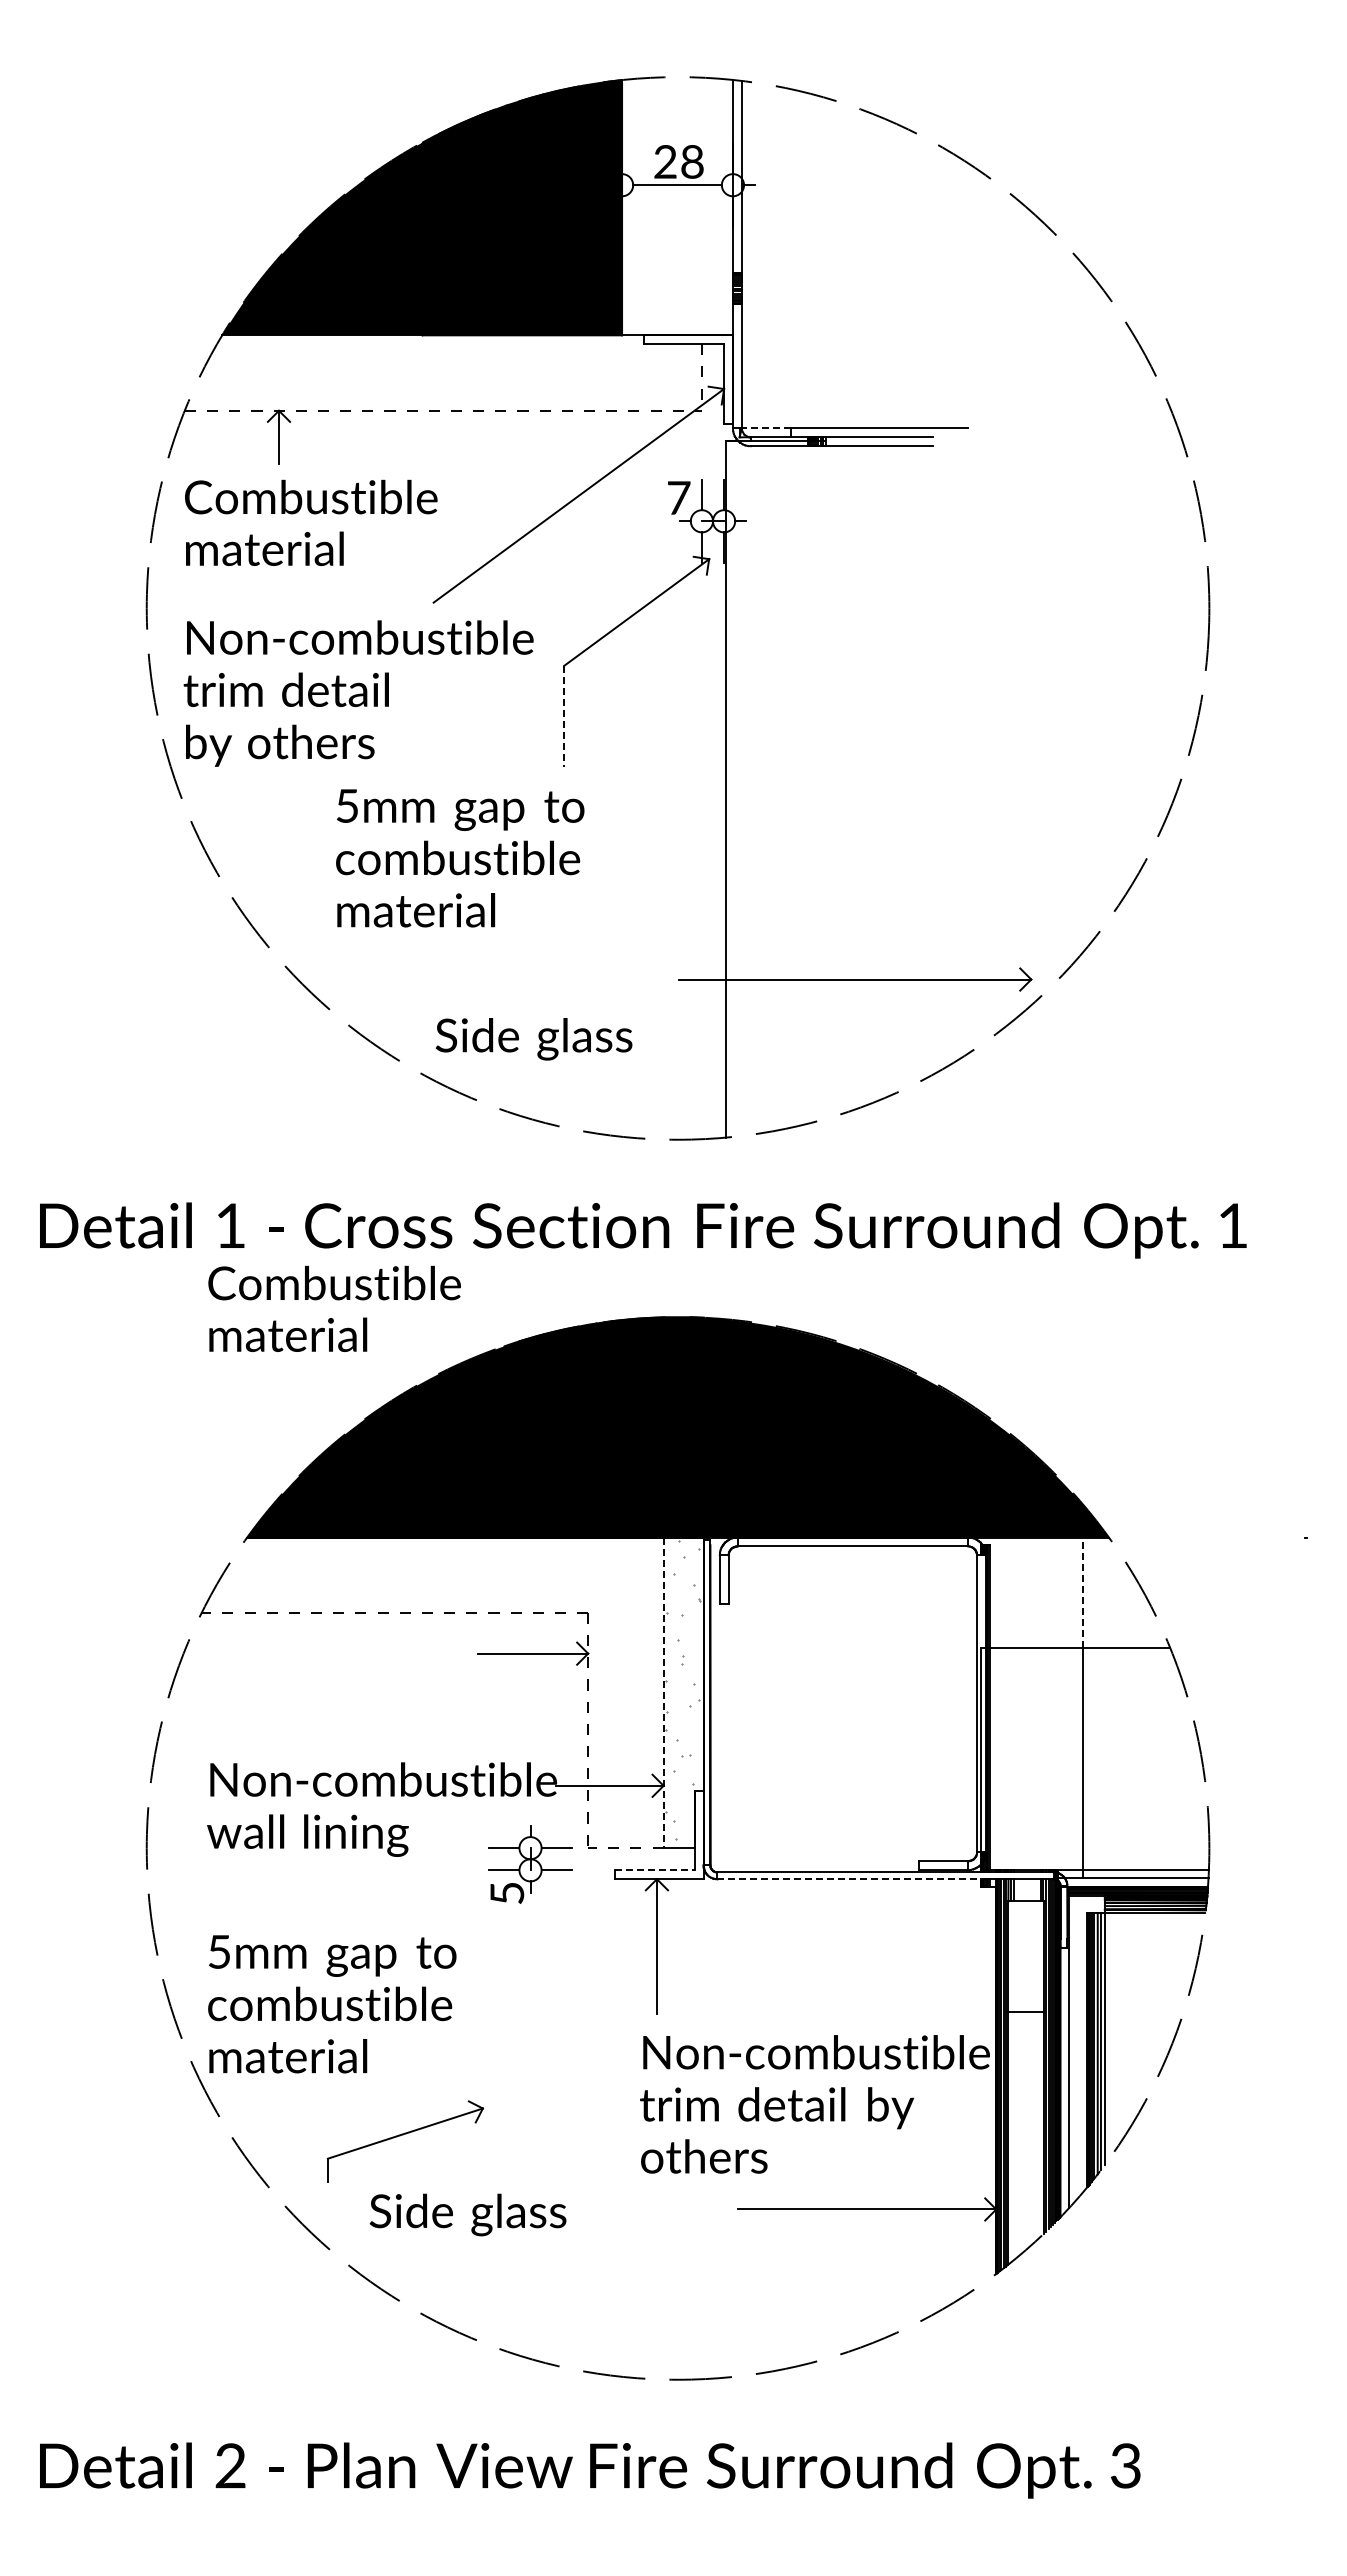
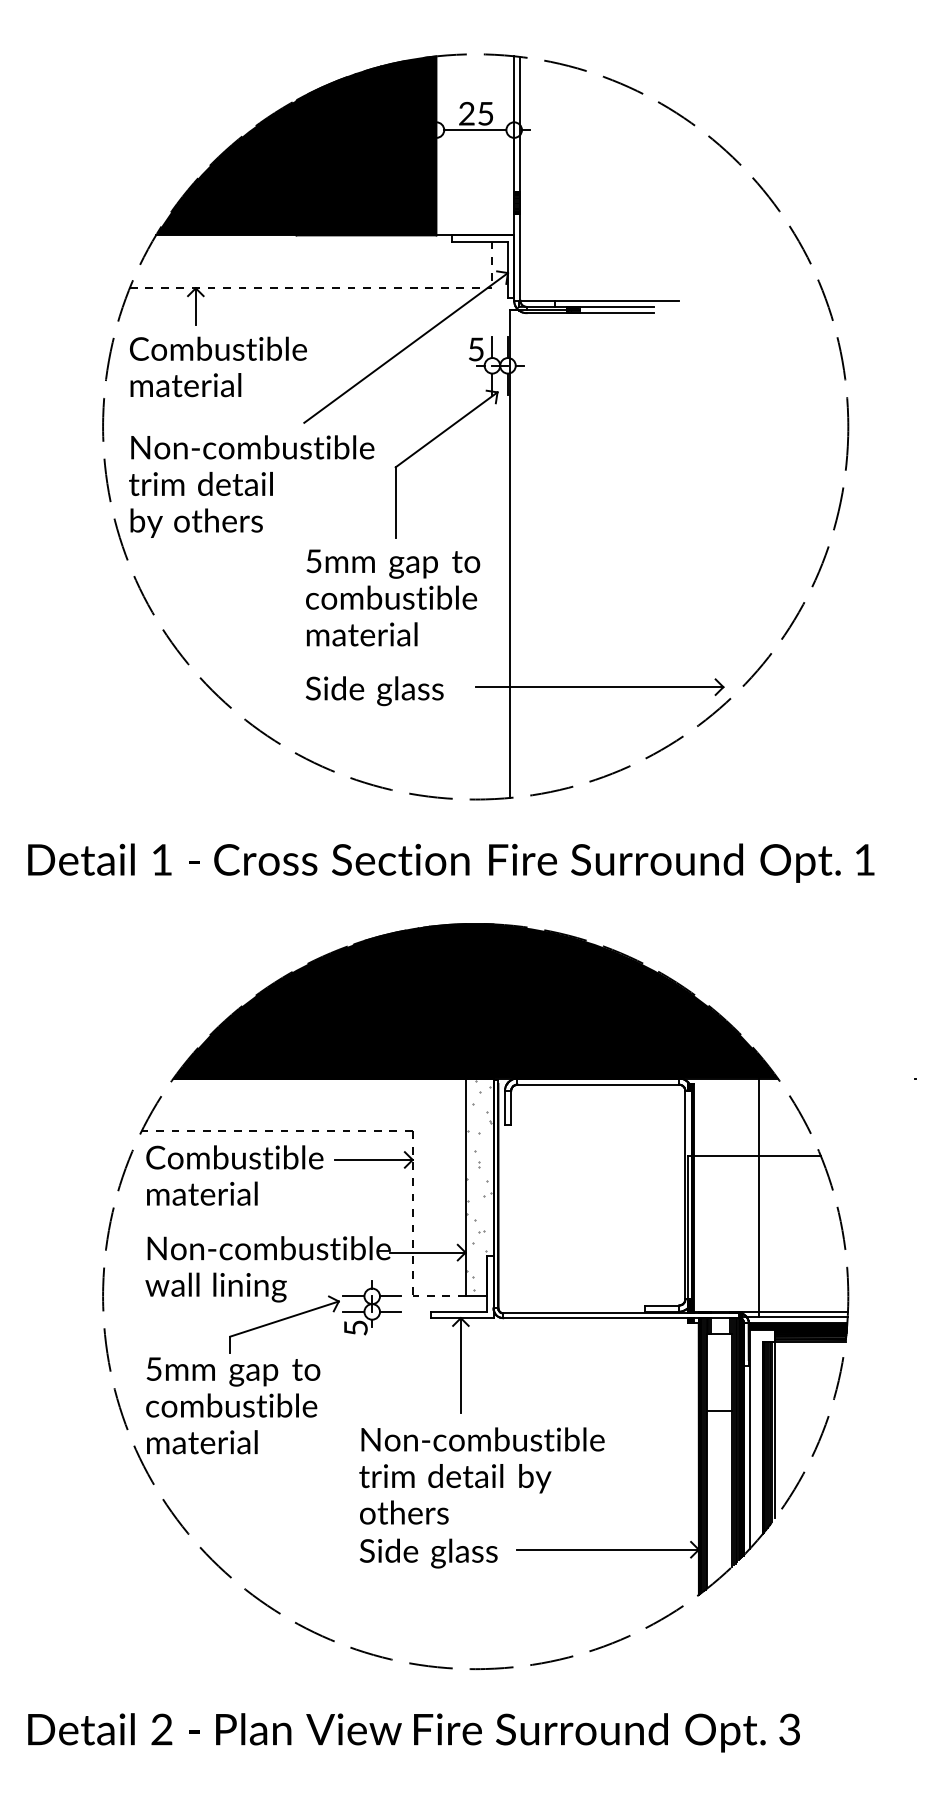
text: (692, 161) -> (485, 113), 28 -> 25
line: (765, 428) -> (537, 300), dashed -> solid
text: (679, 497) -> (476, 349), 7 -> 5
line: (564, 716) -> (396, 502), dashed -> solid
text: (460, 858) -> (393, 598), moved
text: (533, 1039) -> (374, 691), moved
text: (334, 1308) -> (234, 1175), moved
line: (1082, 1592) -> (759, 1117), dashed -> solid
line: (663, 1693) -> (465, 1187), dashed -> solid
line: (654, 1870) -> (459, 1312), dashed -> solid
line: (849, 1879) -> (595, 1318), dashed -> solid
text: (814, 2104) -> (481, 1476), moved
part: (403, 2135) -> (283, 1320), moved
text: (467, 2214) -> (428, 1553), moved

